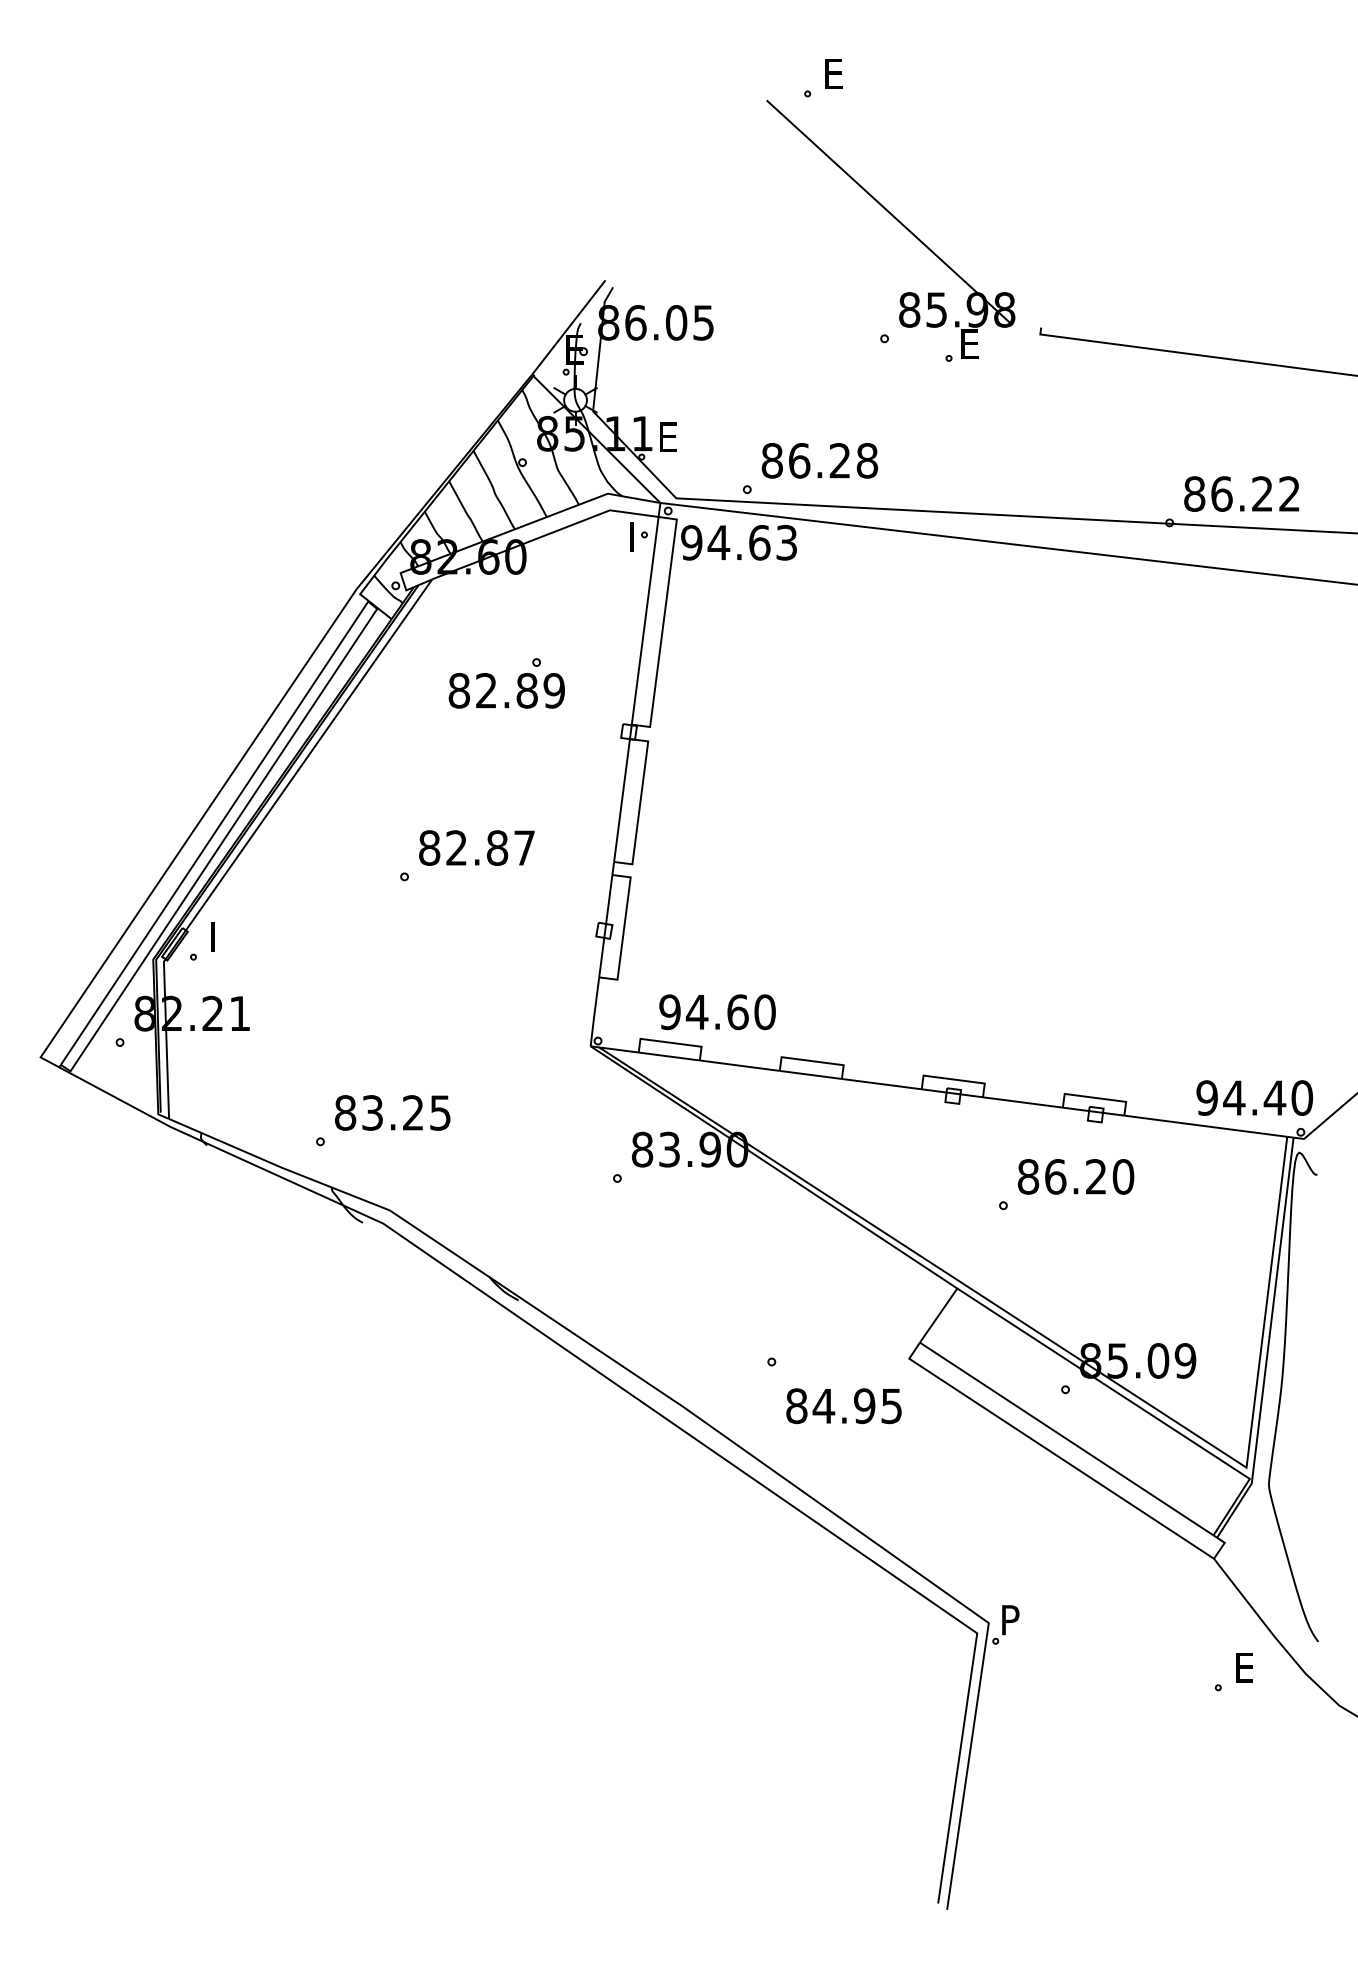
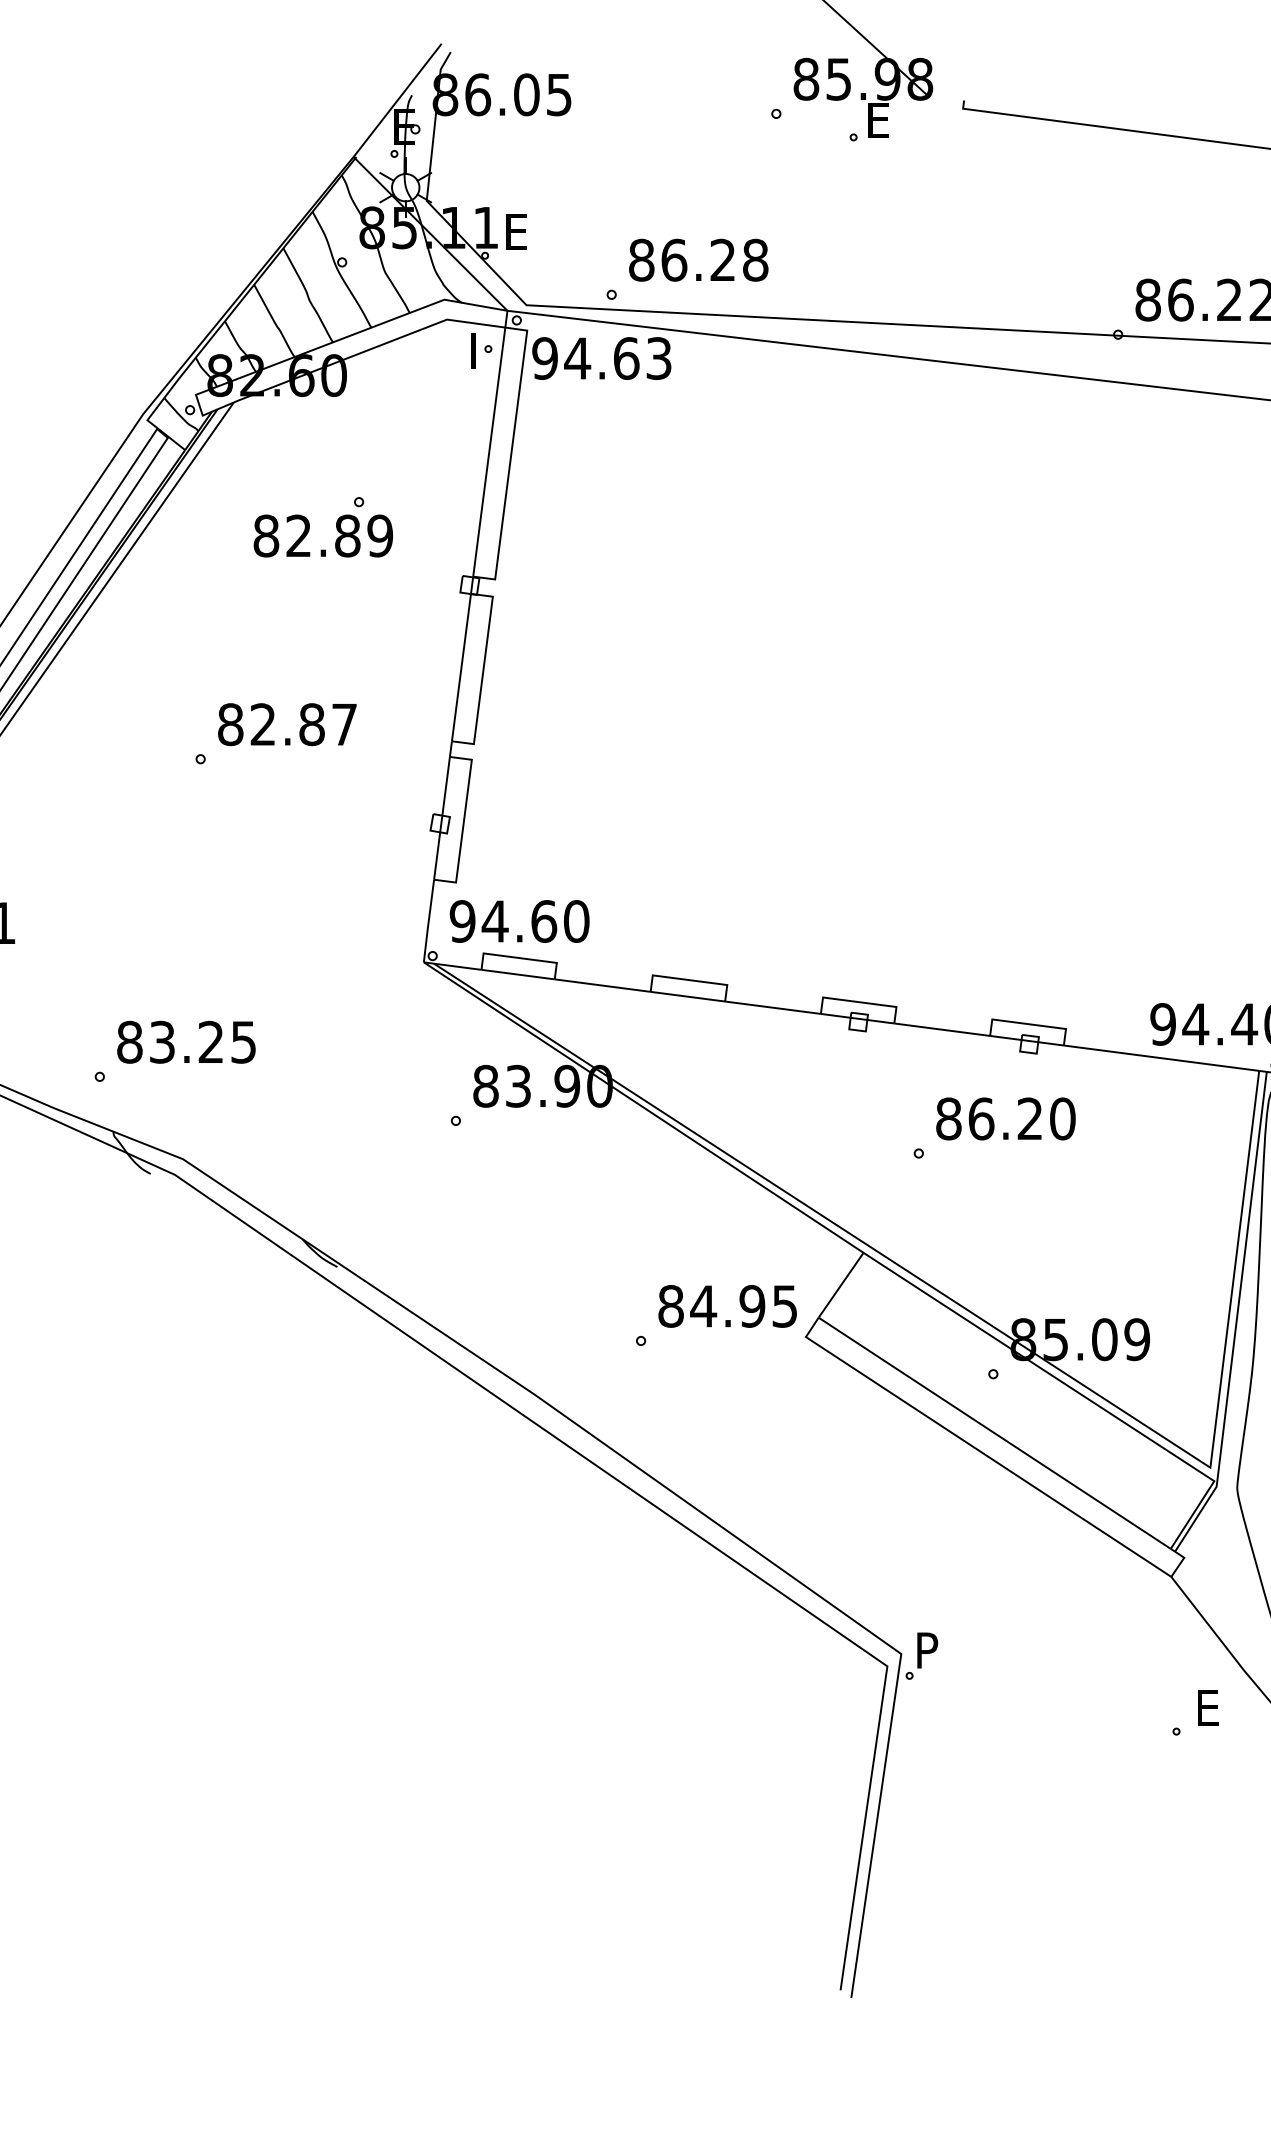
text: (717, 1012) -> (519, 921), moved
text: (843, 1406) -> (727, 1306), moved

